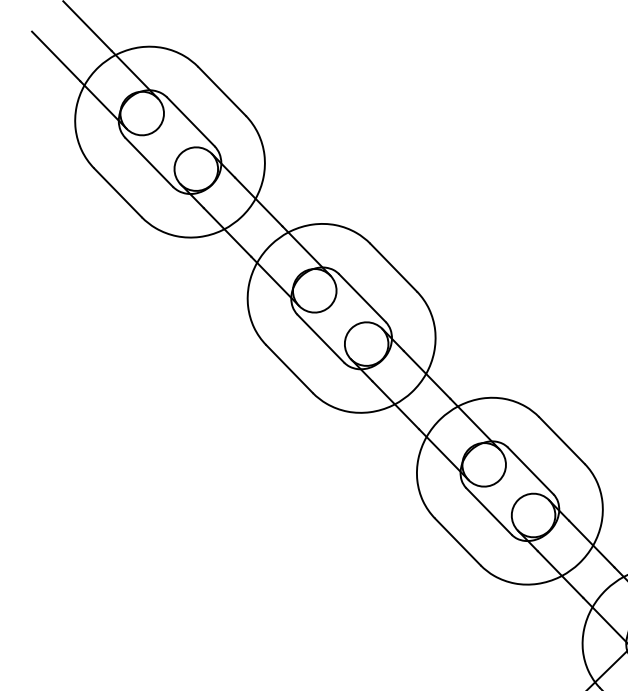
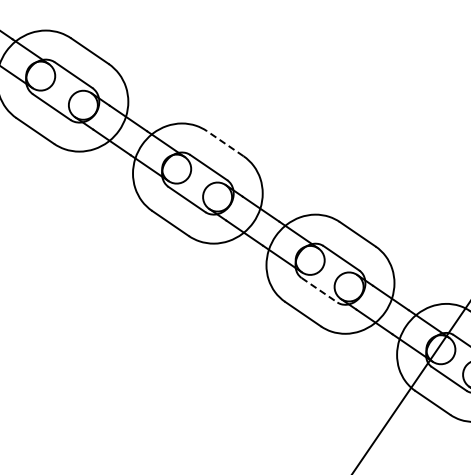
line: (392, 267) -> (224, 143), solid -> dashed
line: (488, 511) -> (319, 290), solid -> dashed

